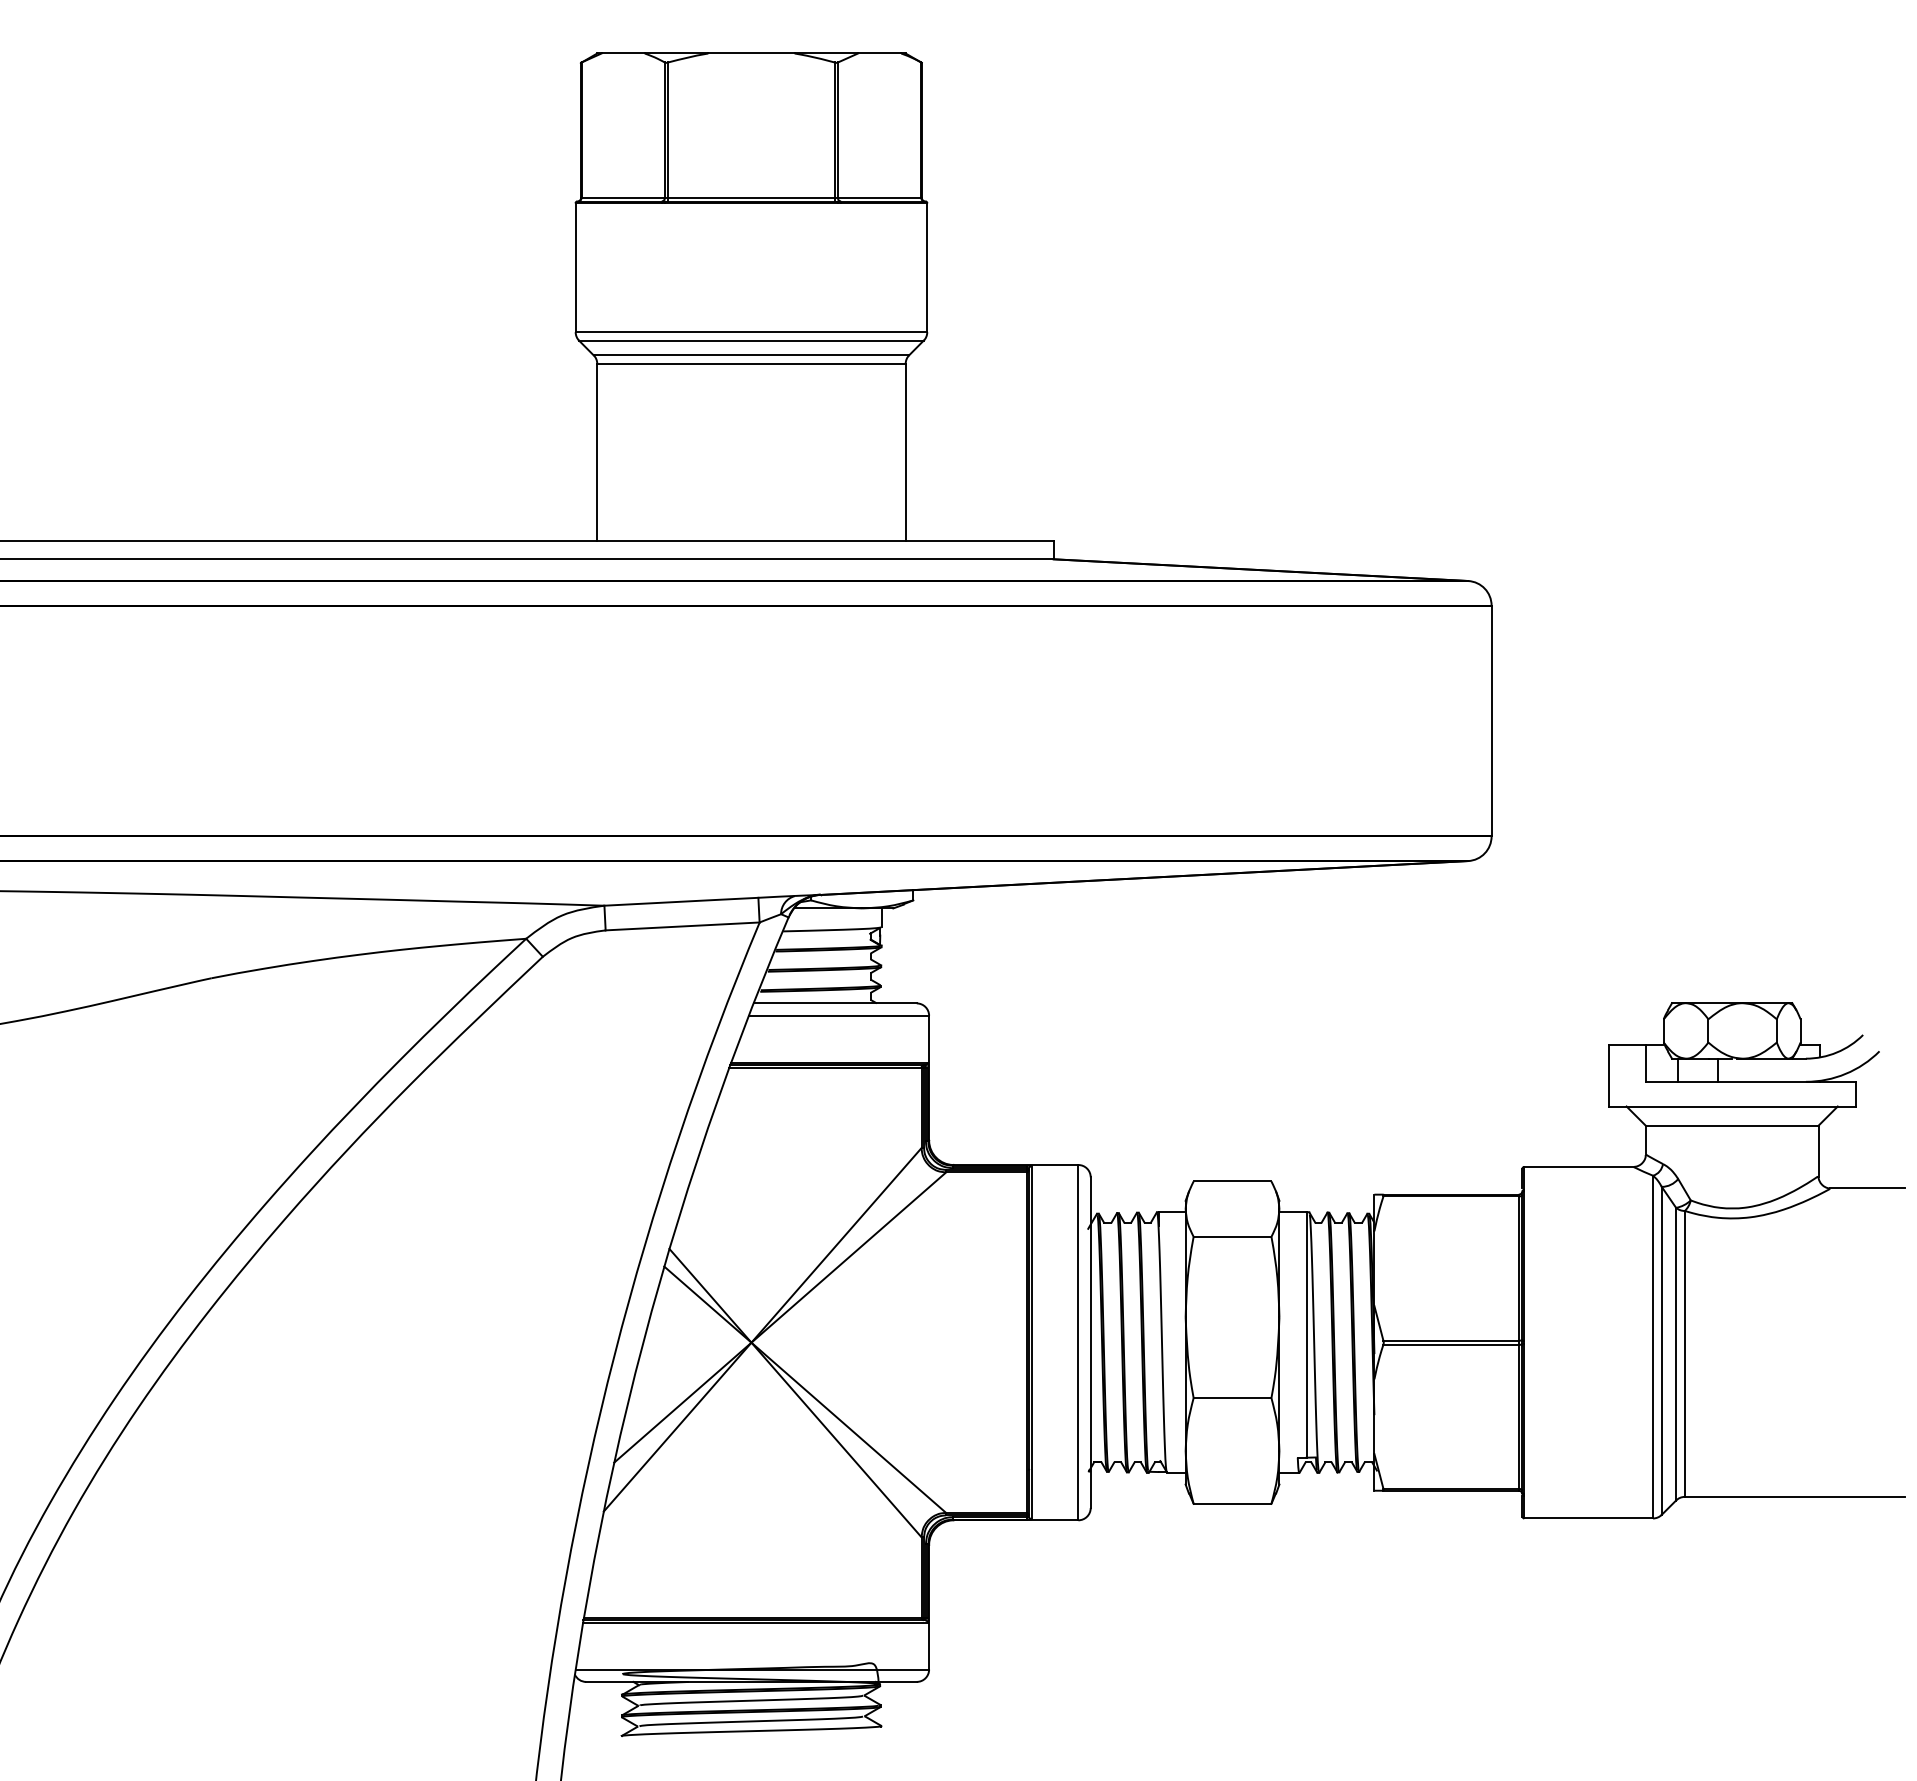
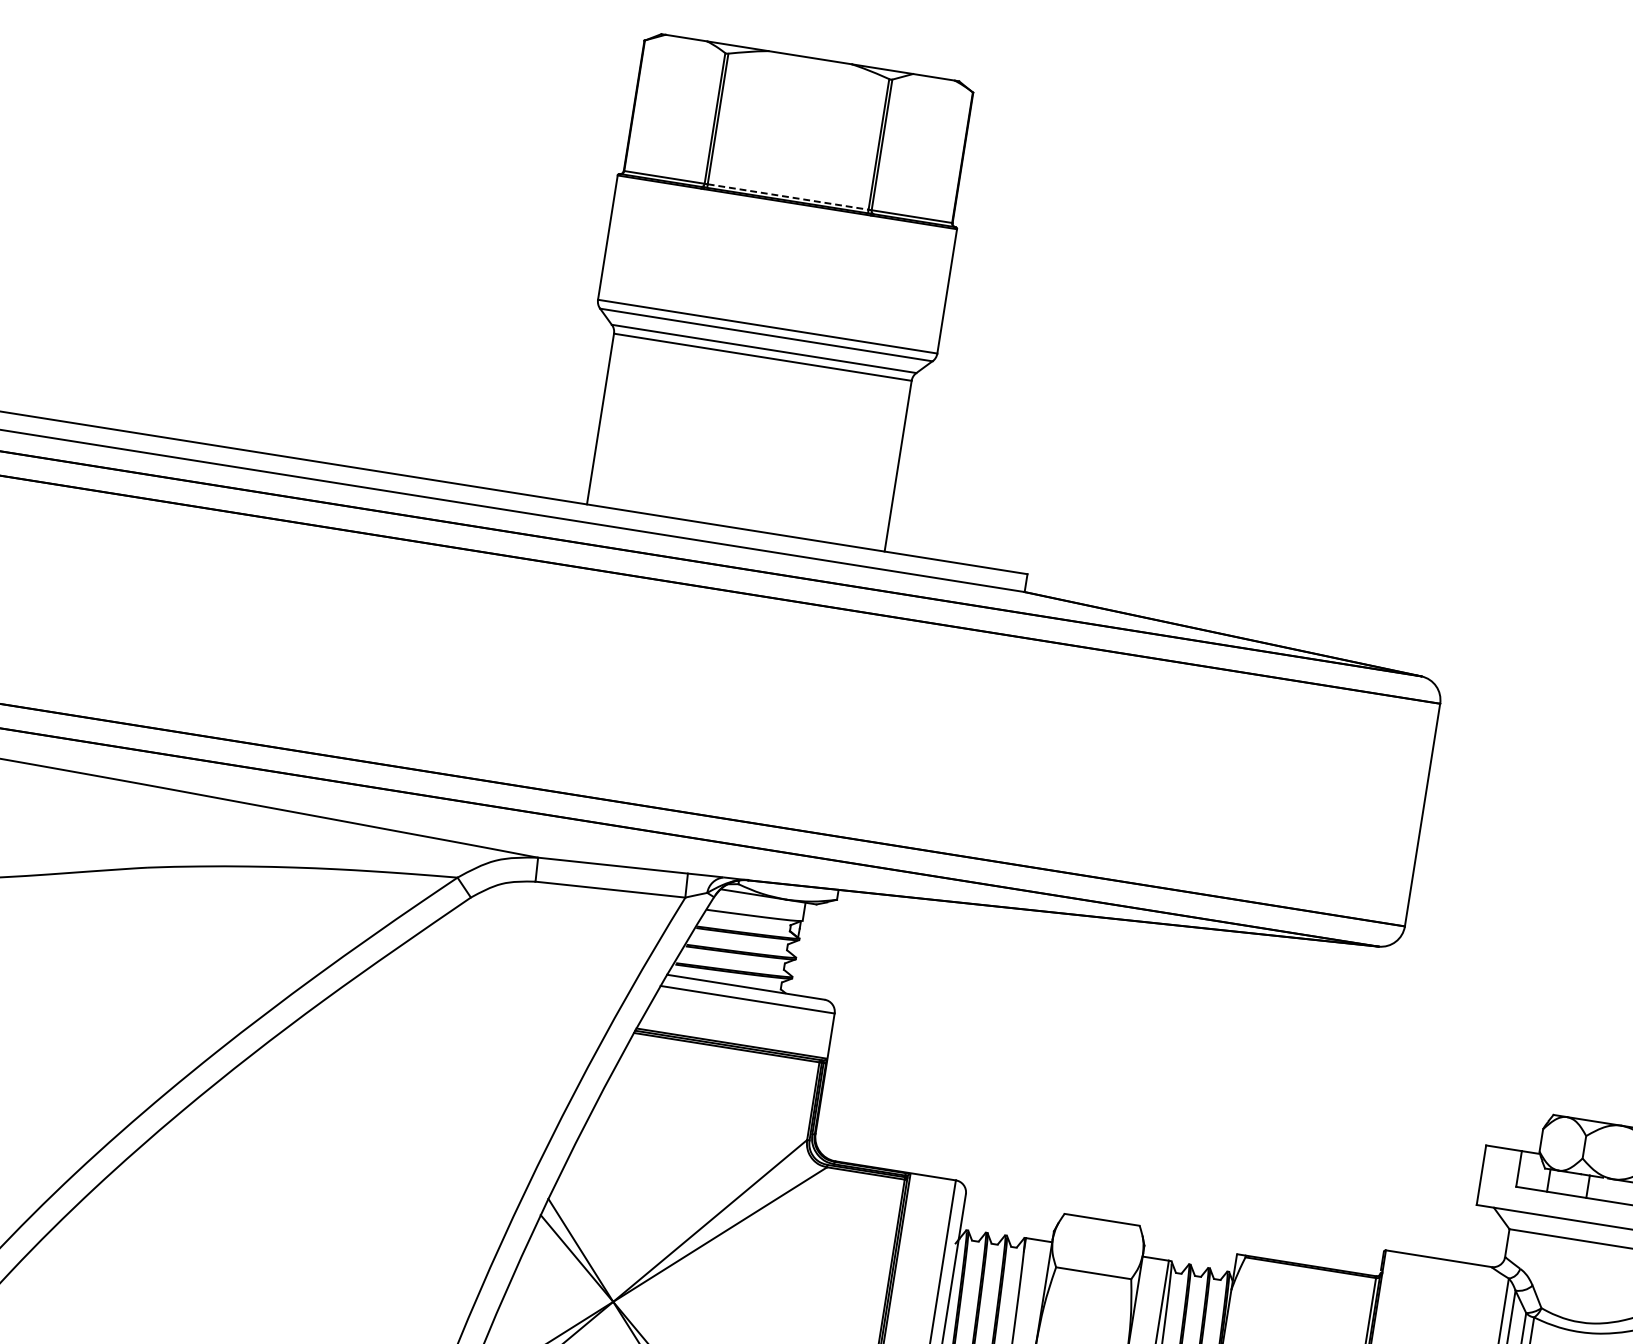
line: (751, 197) -> (788, 196), solid -> dashed

